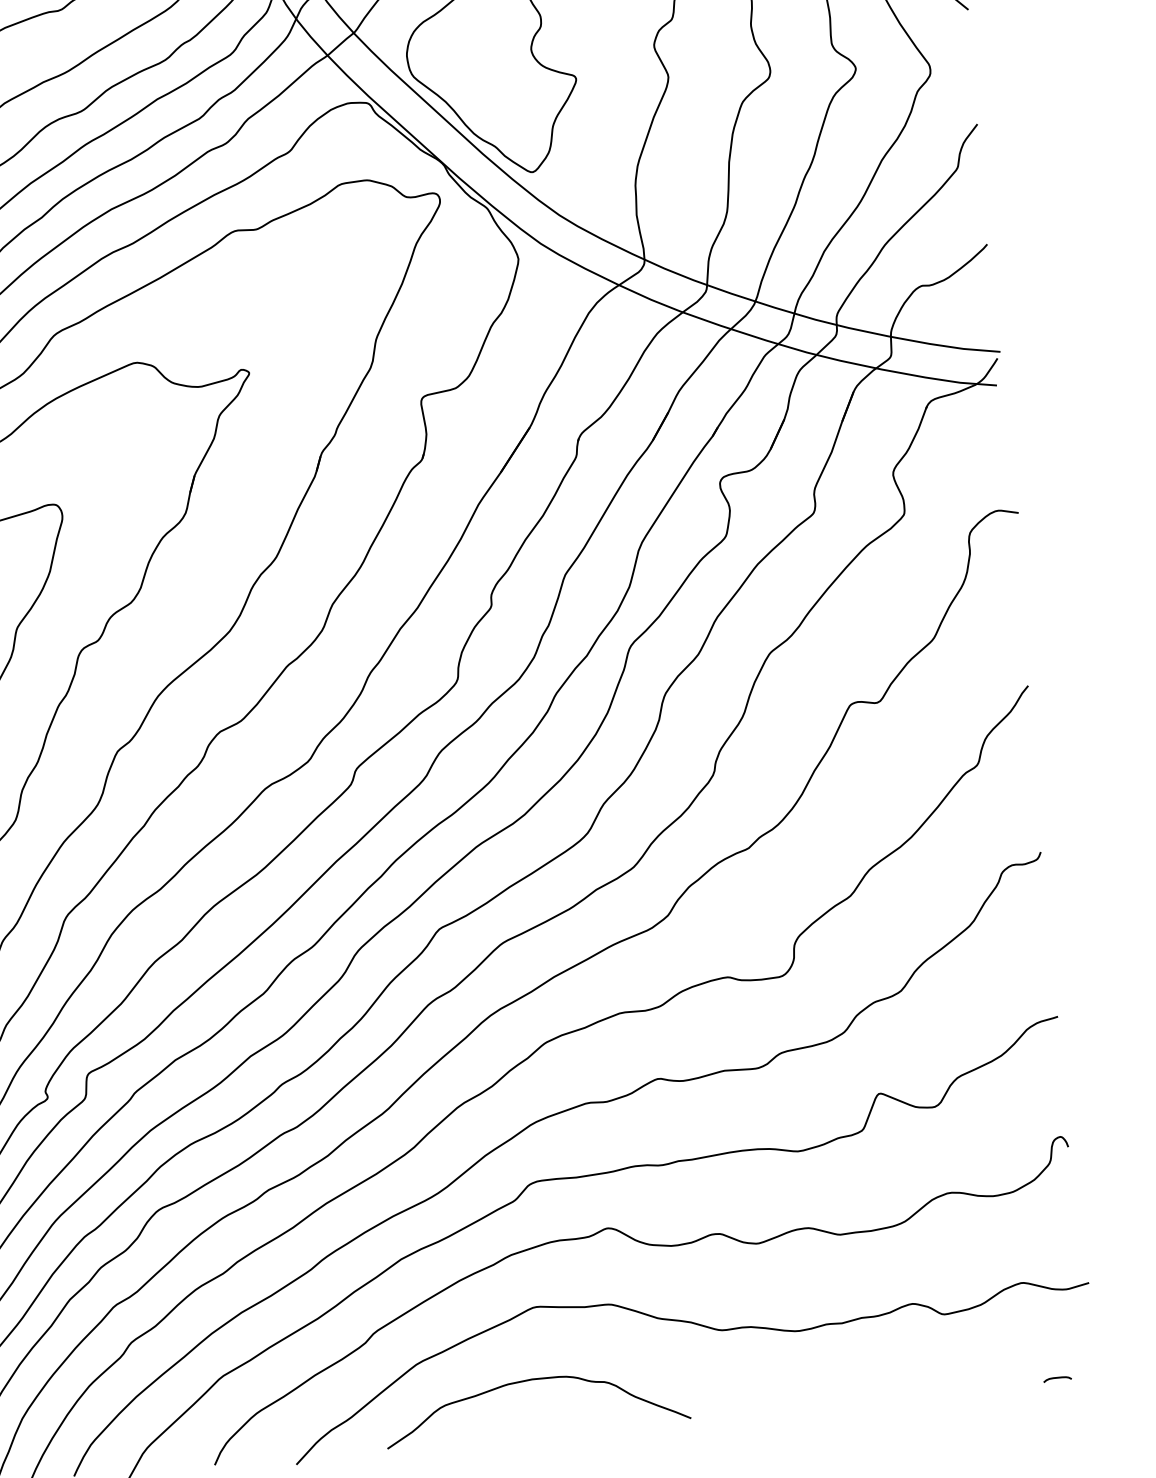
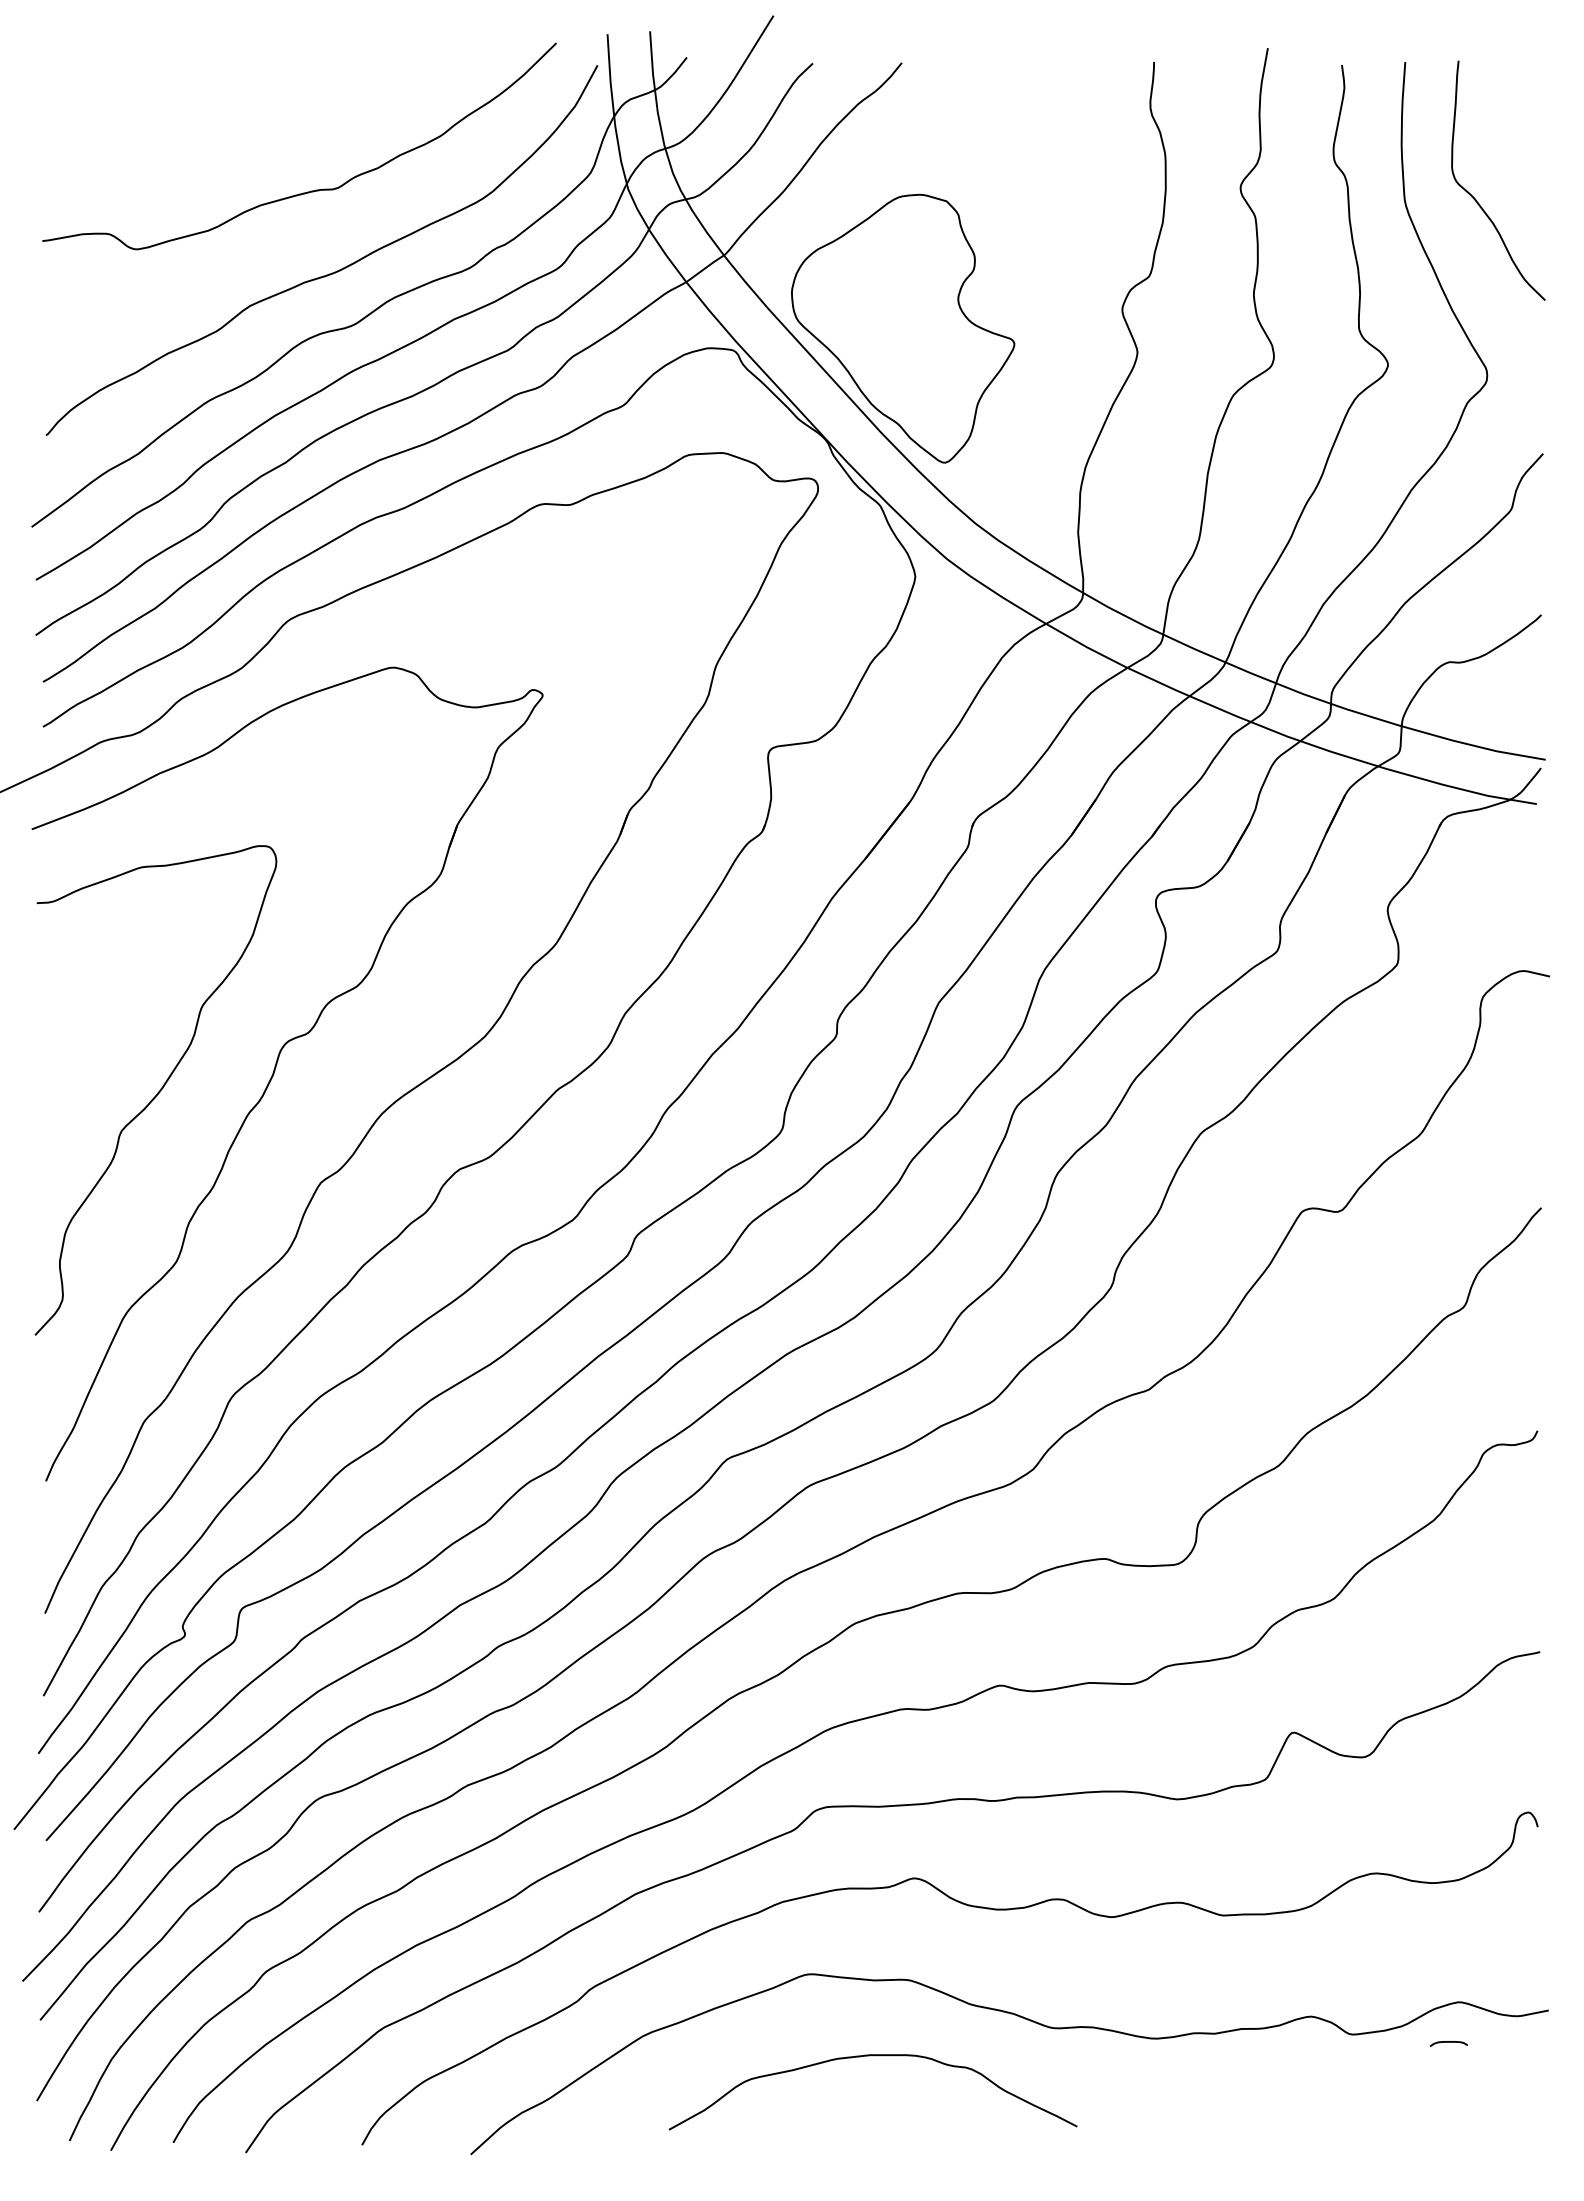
curve: (1057, 1378) -> (1448, 2042), moved
curve: (533, 1380) -> (872, 2056), moved

